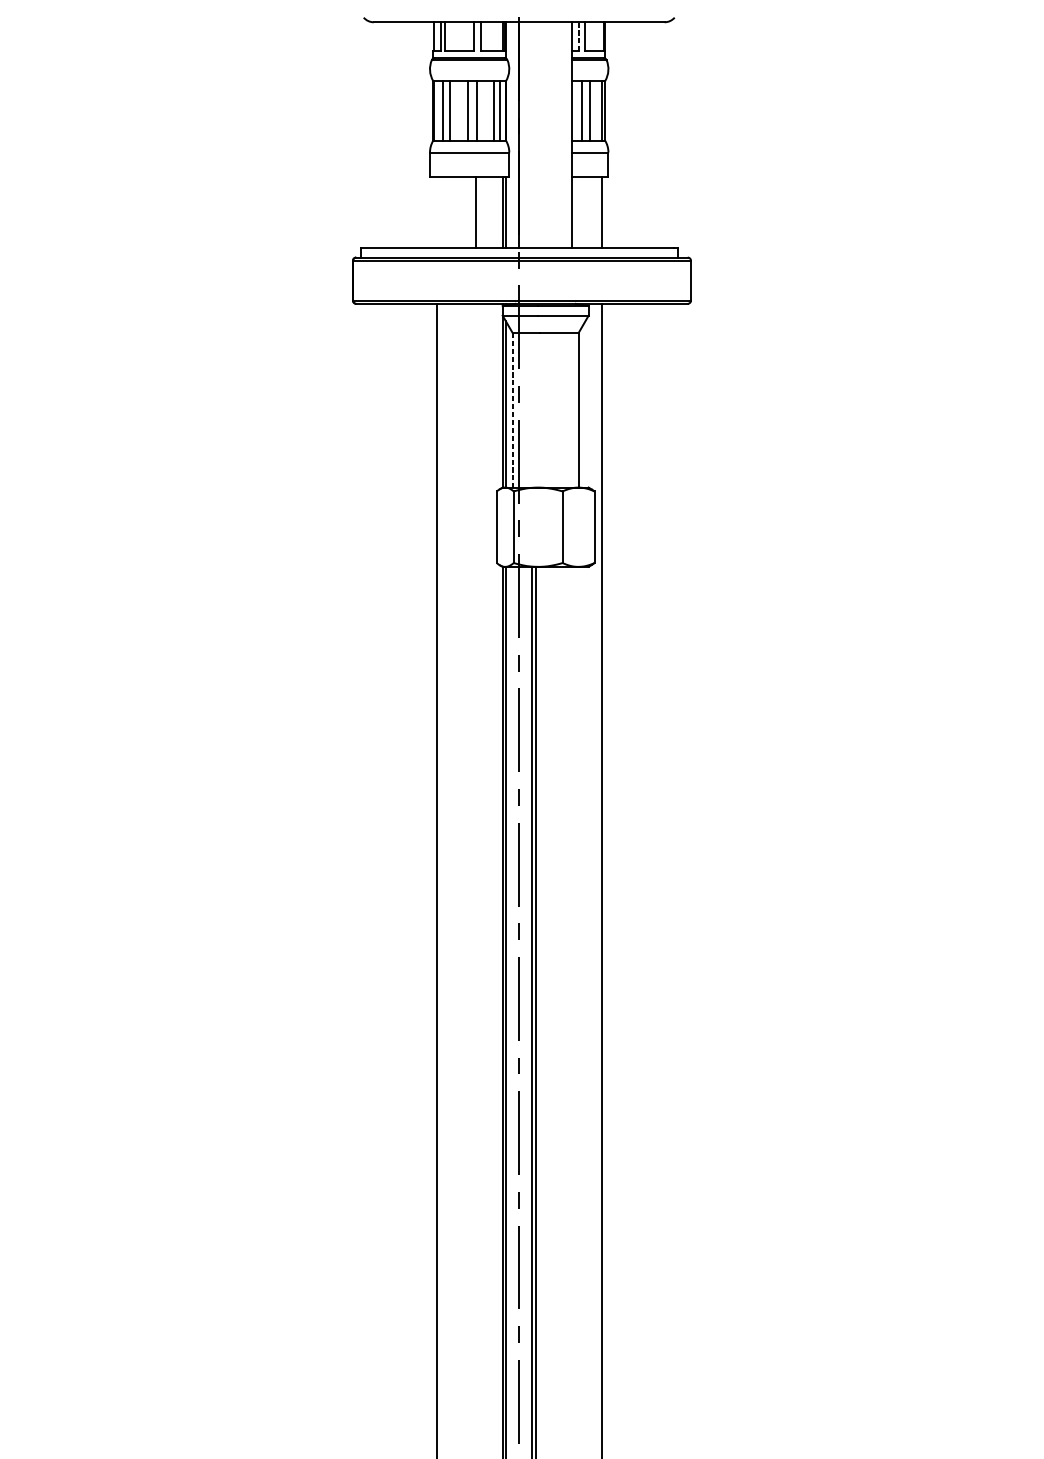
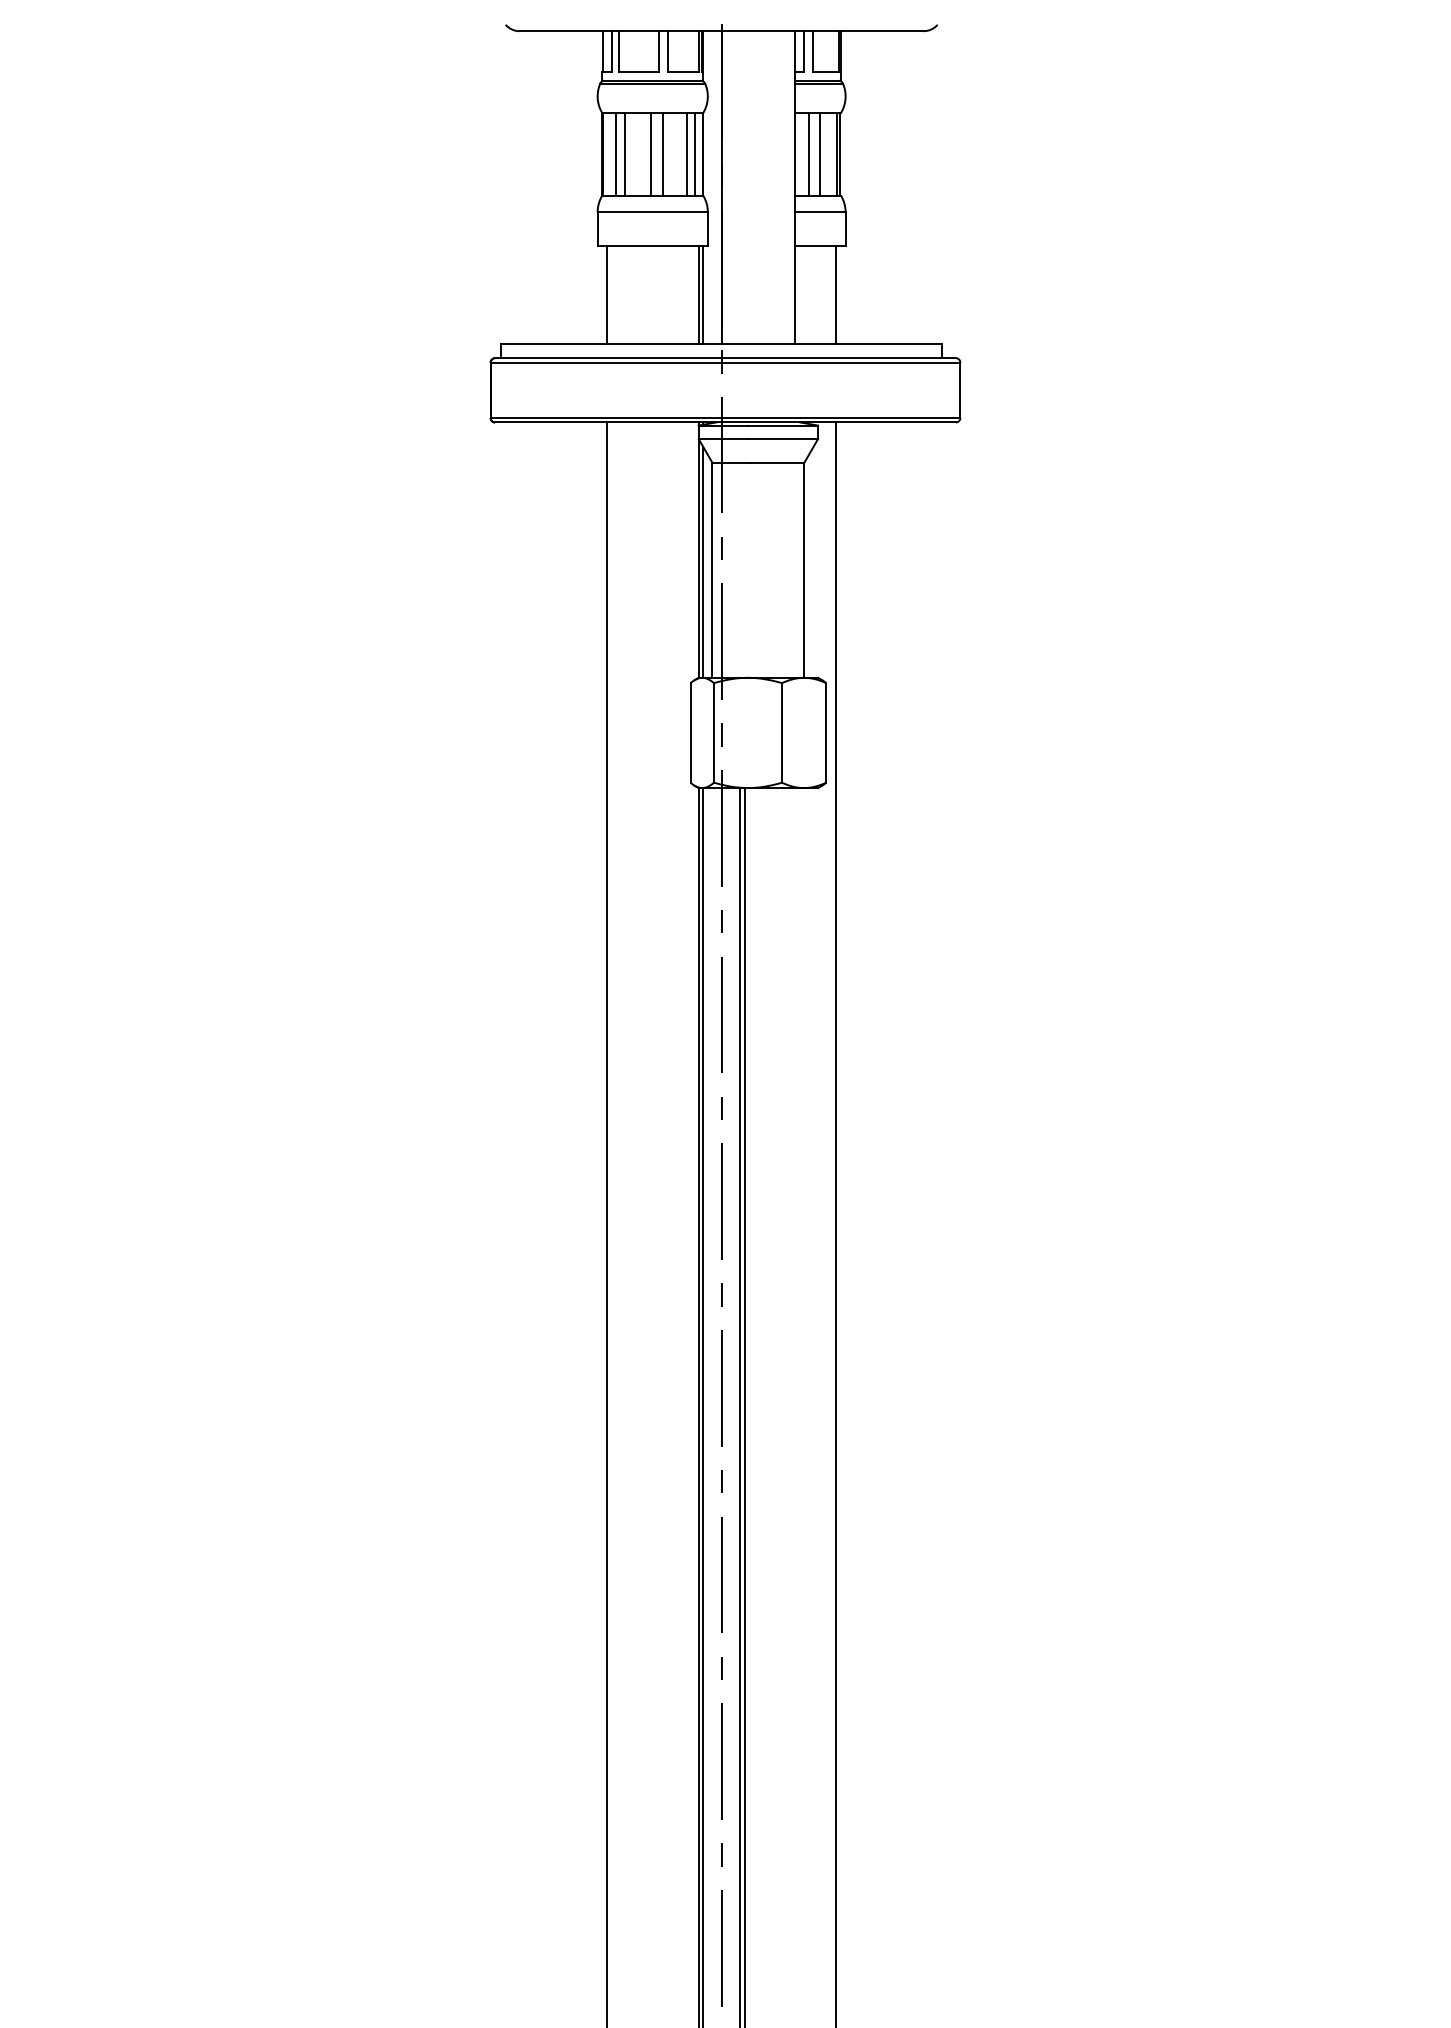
line: (578, 36) -> (804, 50), dashed -> solid
line: (475, 212) -> (606, 295), moved
line: (512, 410) -> (712, 570), dashed -> solid

